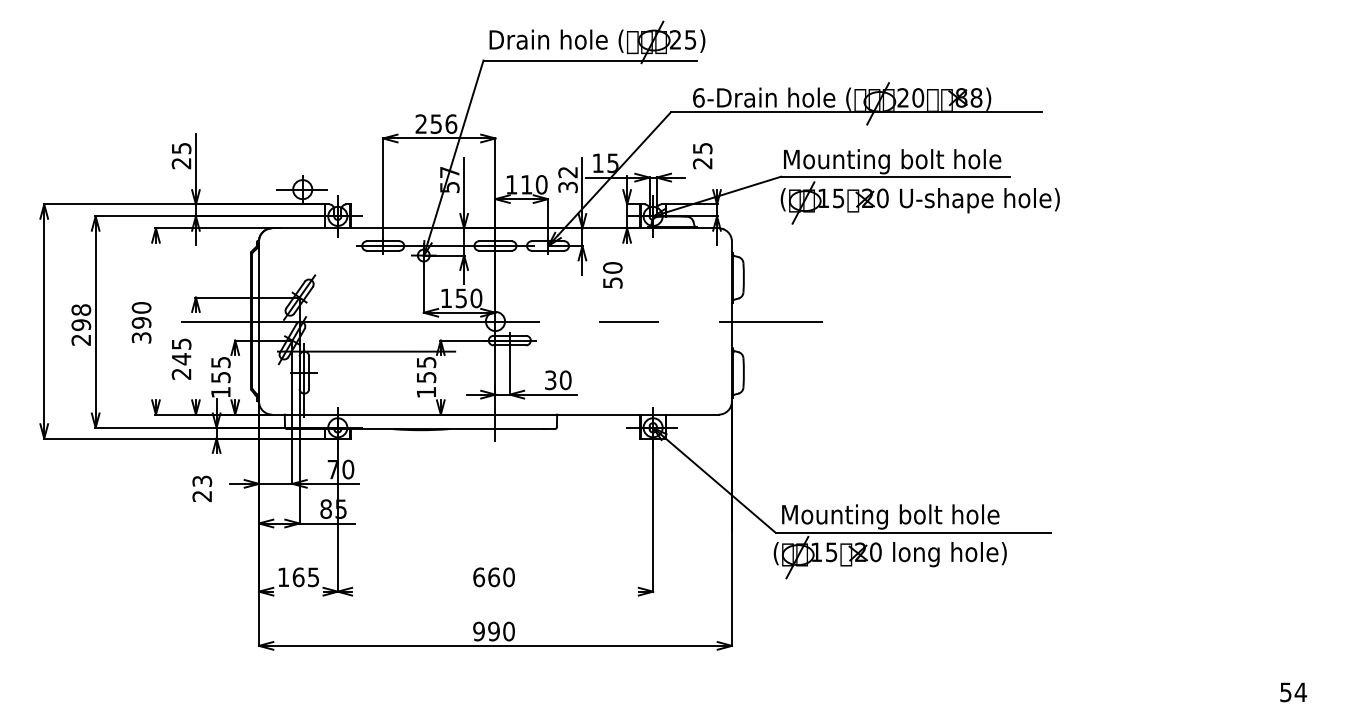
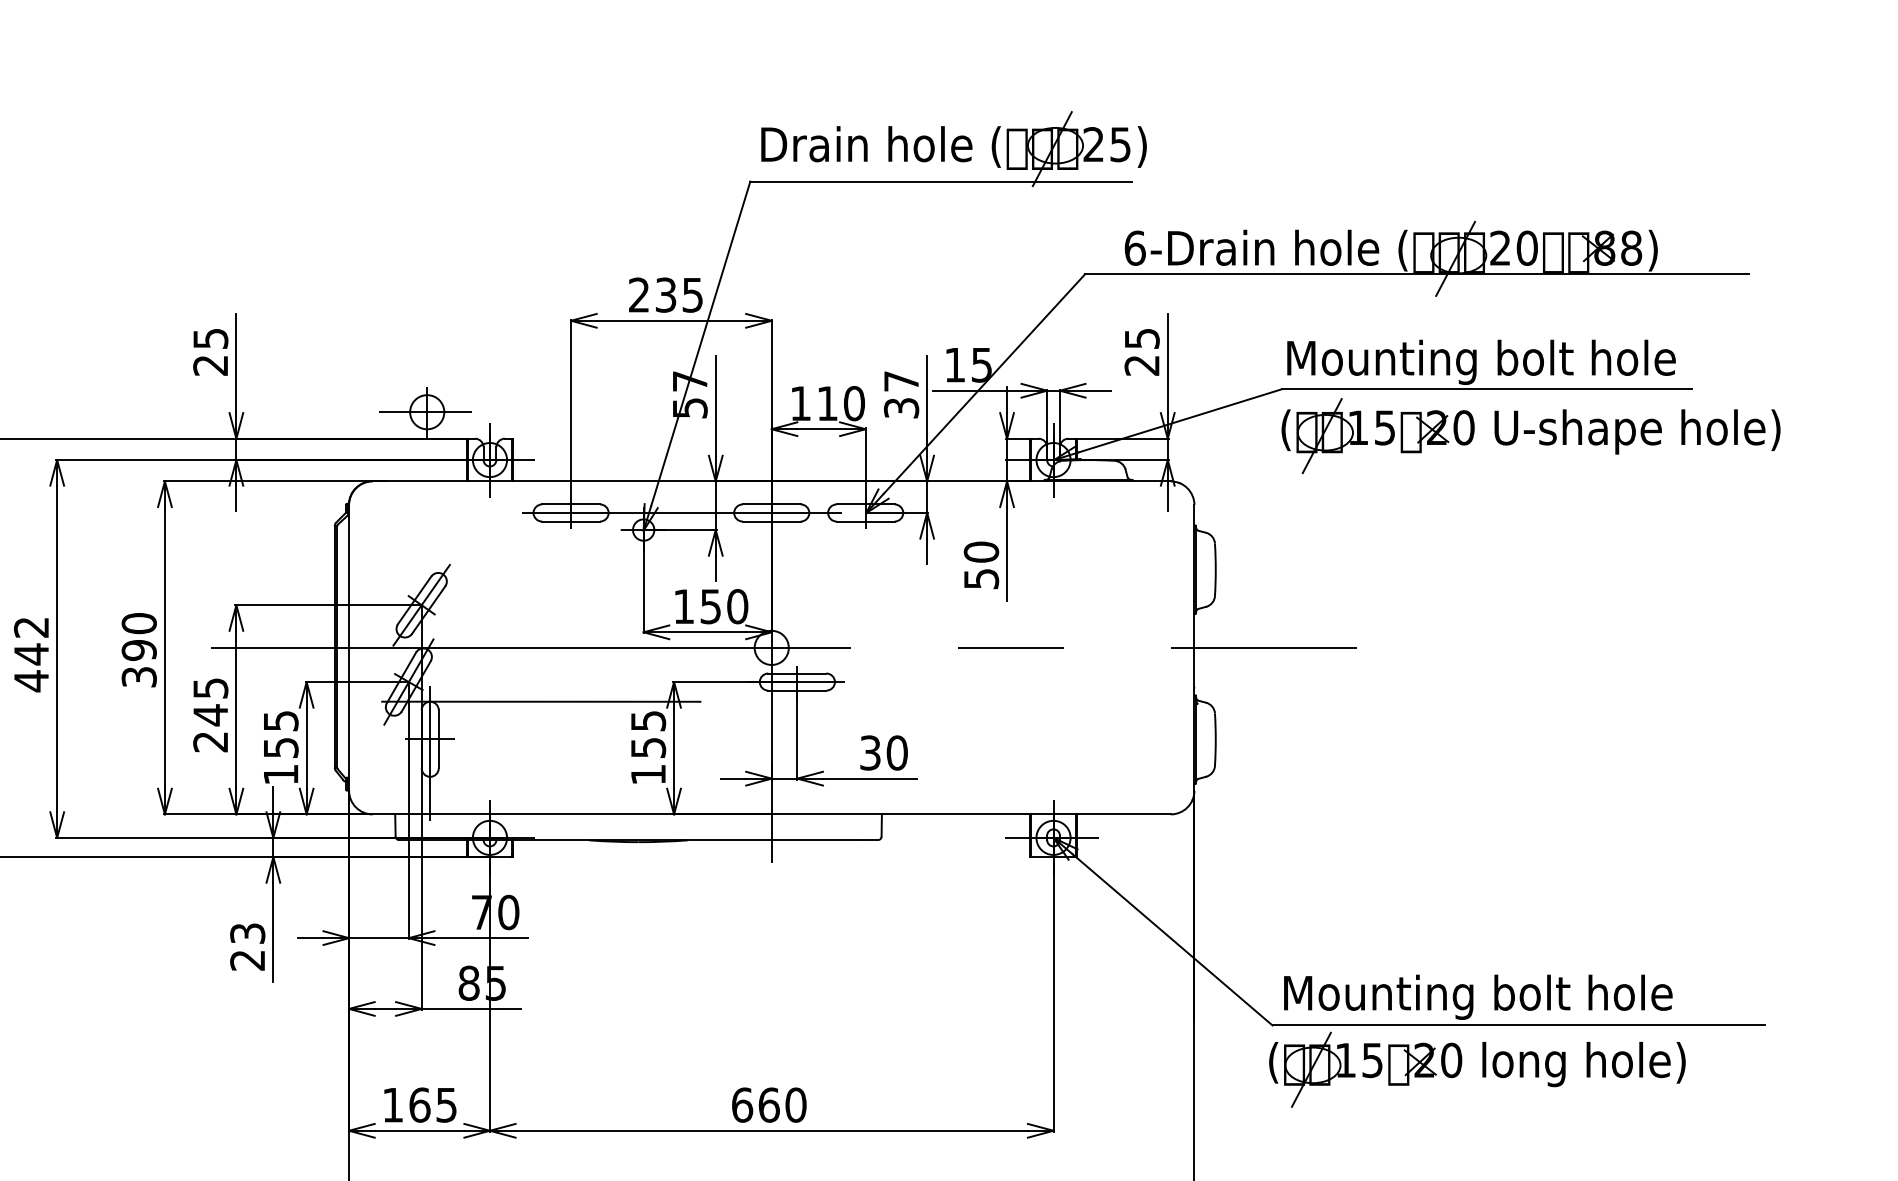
text: (444, 123) -> (680, 294), 256 -> 235
line: (717, 162) -> (1168, 363), added
text: (567, 172) -> (900, 381), 32 -> 37
line: (627, 268) -> (1007, 553), added
line: (155, 321) -> (164, 647), added
text: (81, 325) -> (31, 655), 298 -> 442
line: (195, 355) -> (235, 708), added
line: (235, 377) -> (307, 747), added
line: (440, 377) -> (673, 747), added
line: (216, 480) -> (273, 932), added
line: (298, 591) -> (419, 1130), added
line: (495, 591) -> (771, 1130), added

